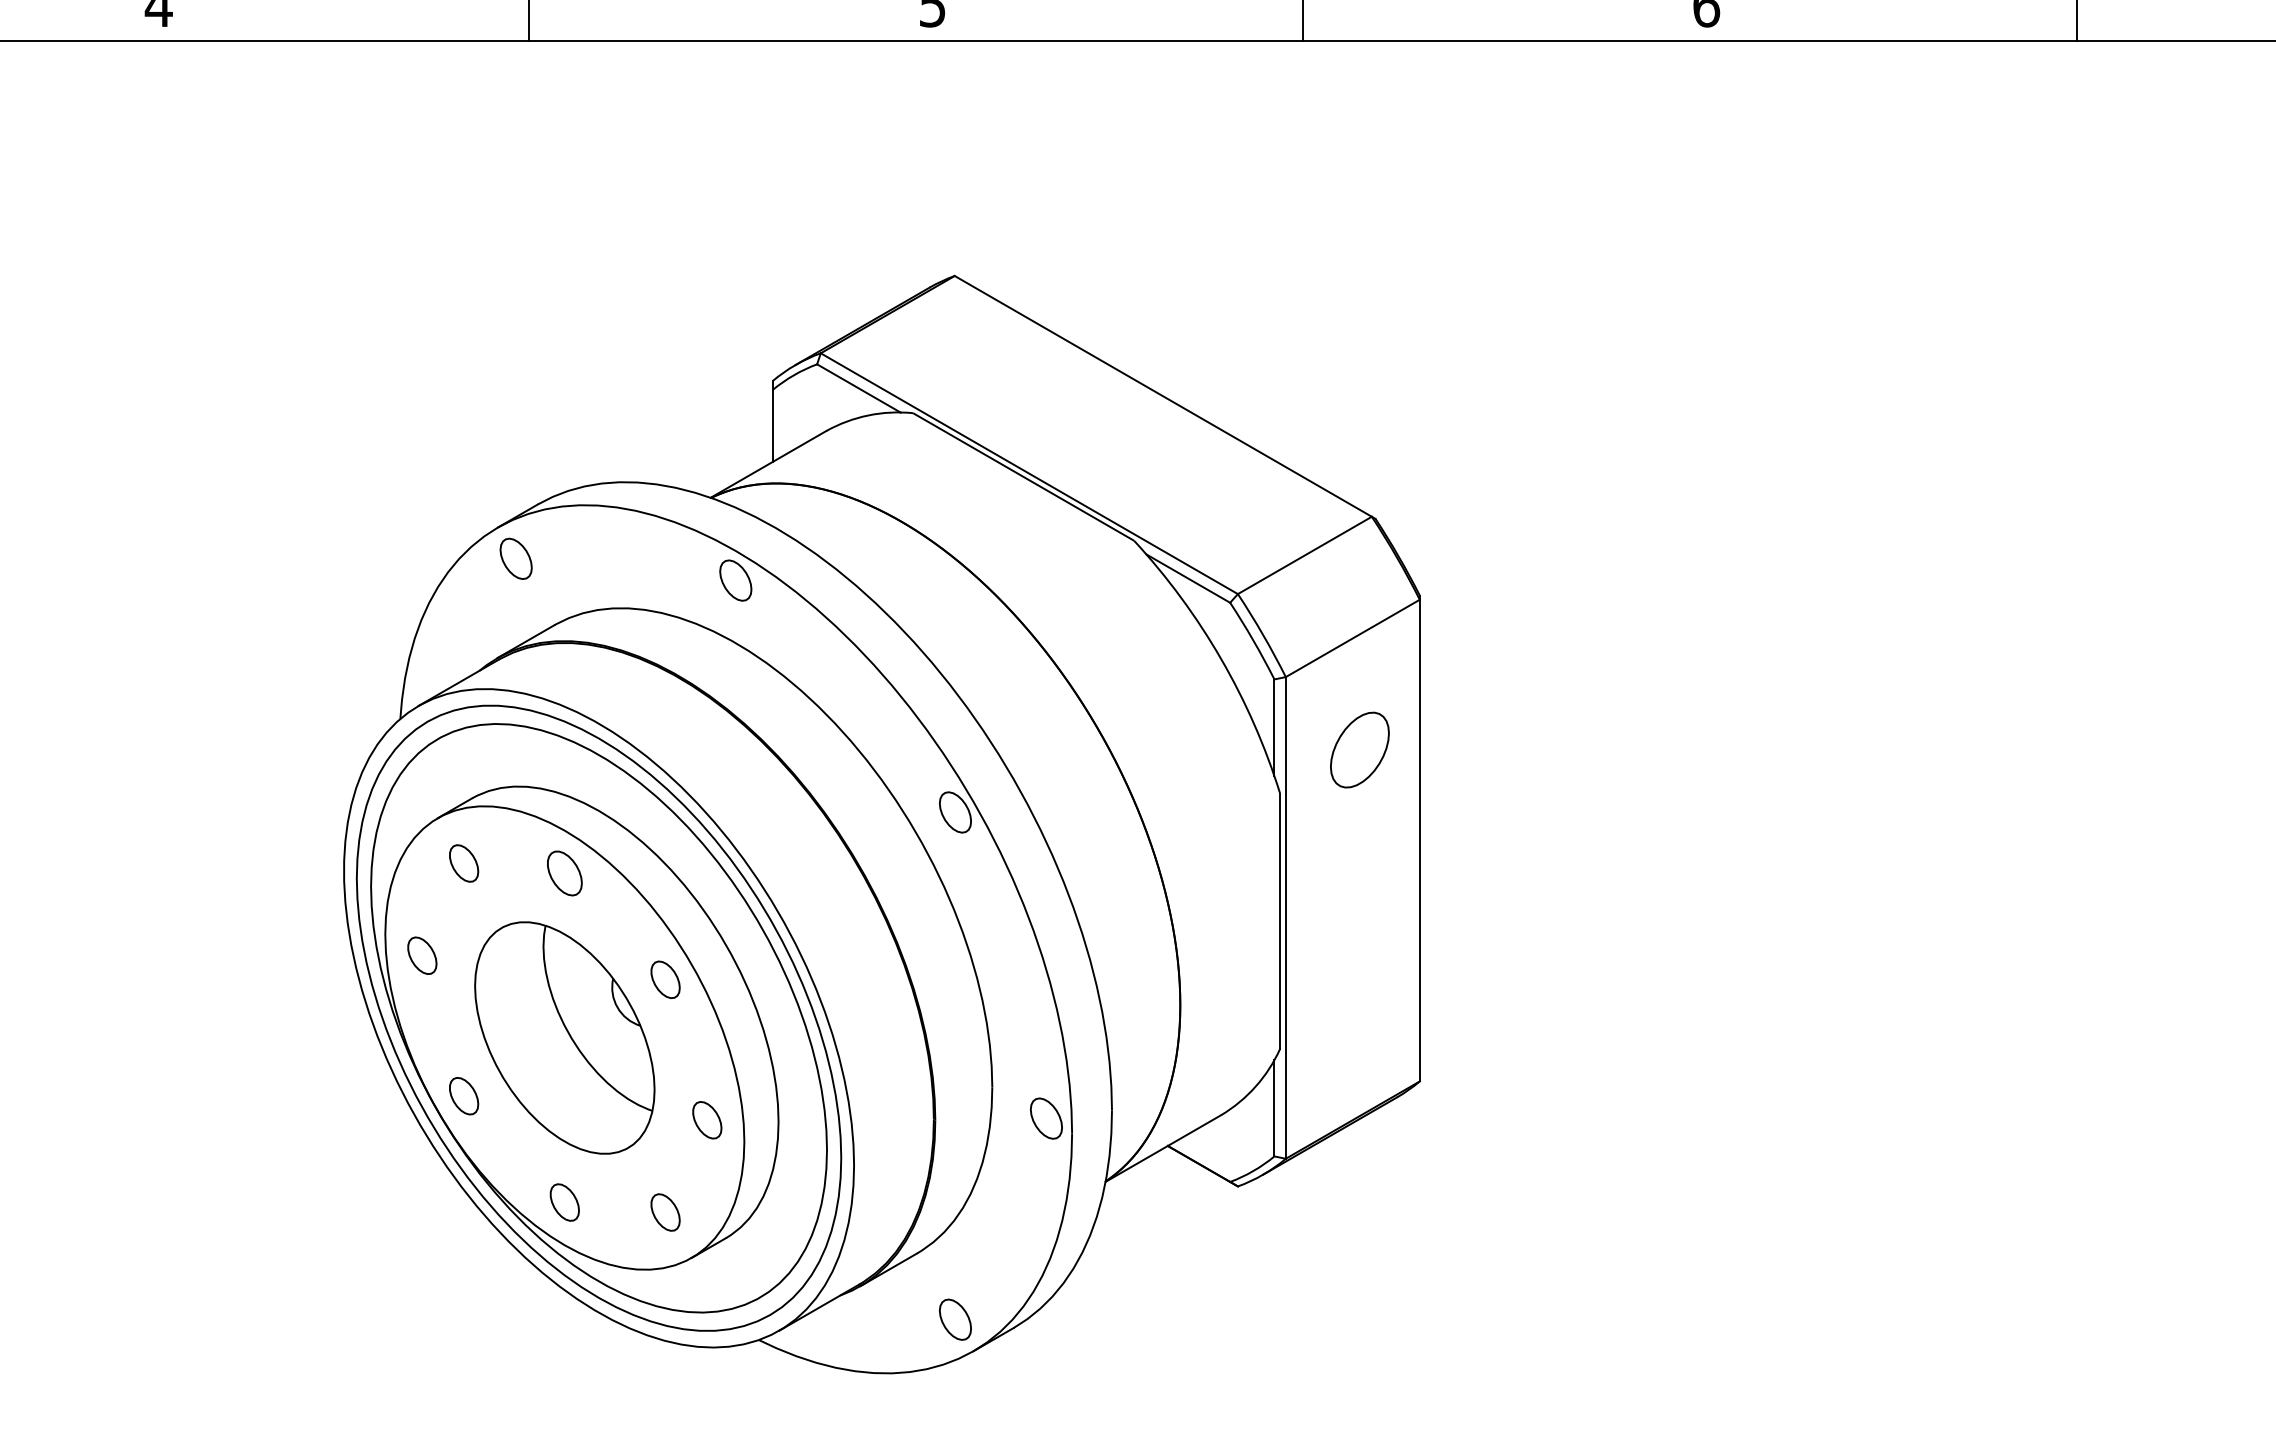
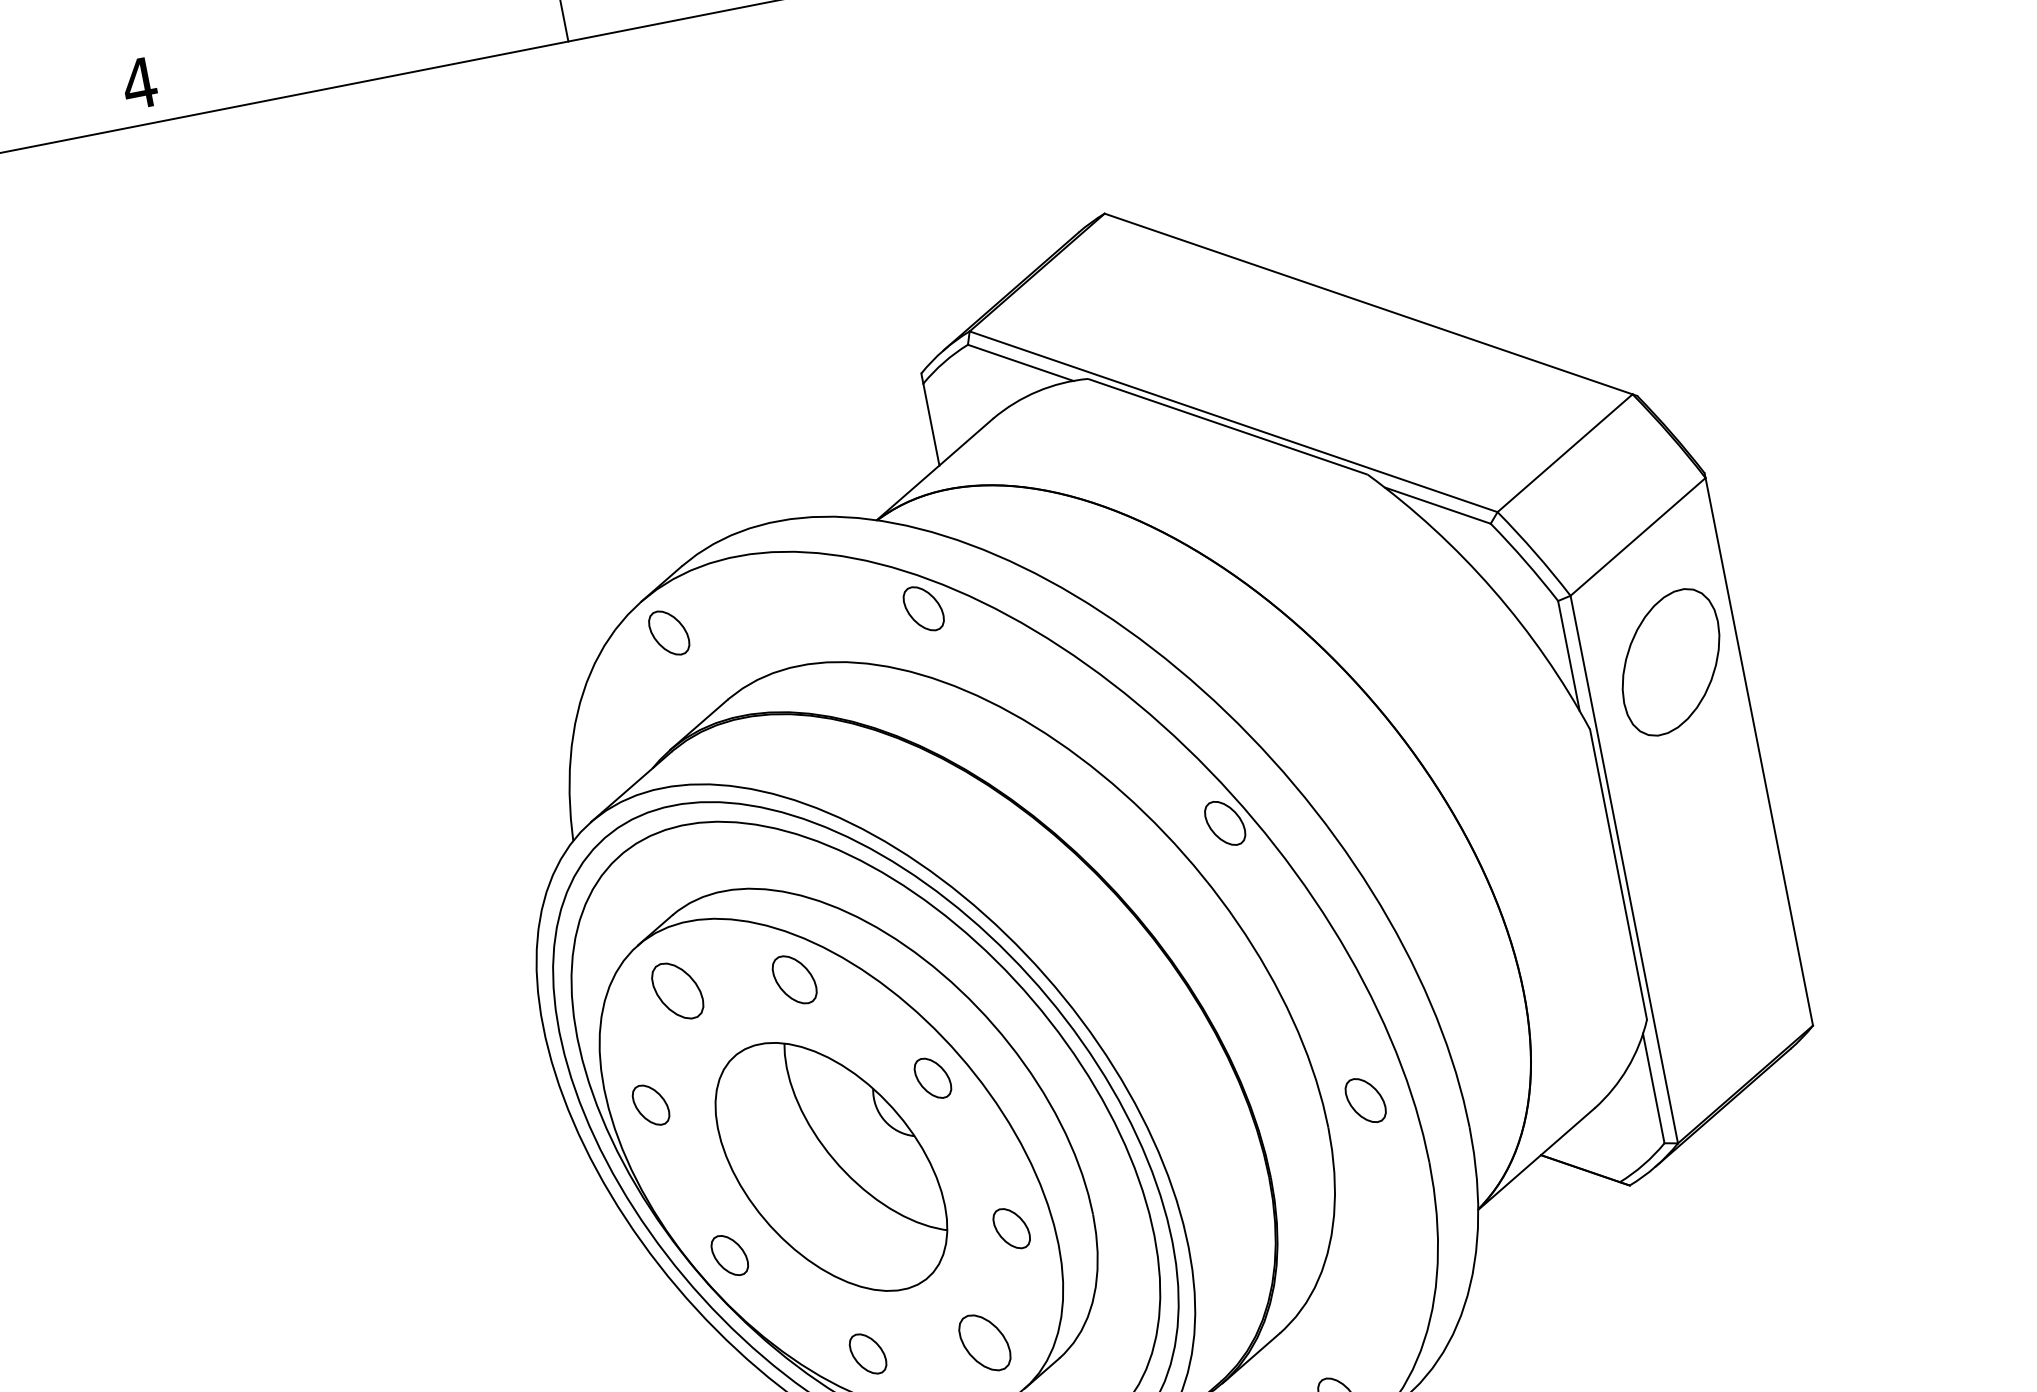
part: (1359, 749) -> (1670, 661), size x1.6
part: (464, 863) -> (678, 990), size x1.4
part: (1045, 1118) -> (1364, 1100), moved
part: (665, 1212) -> (984, 1342), size x1.4

